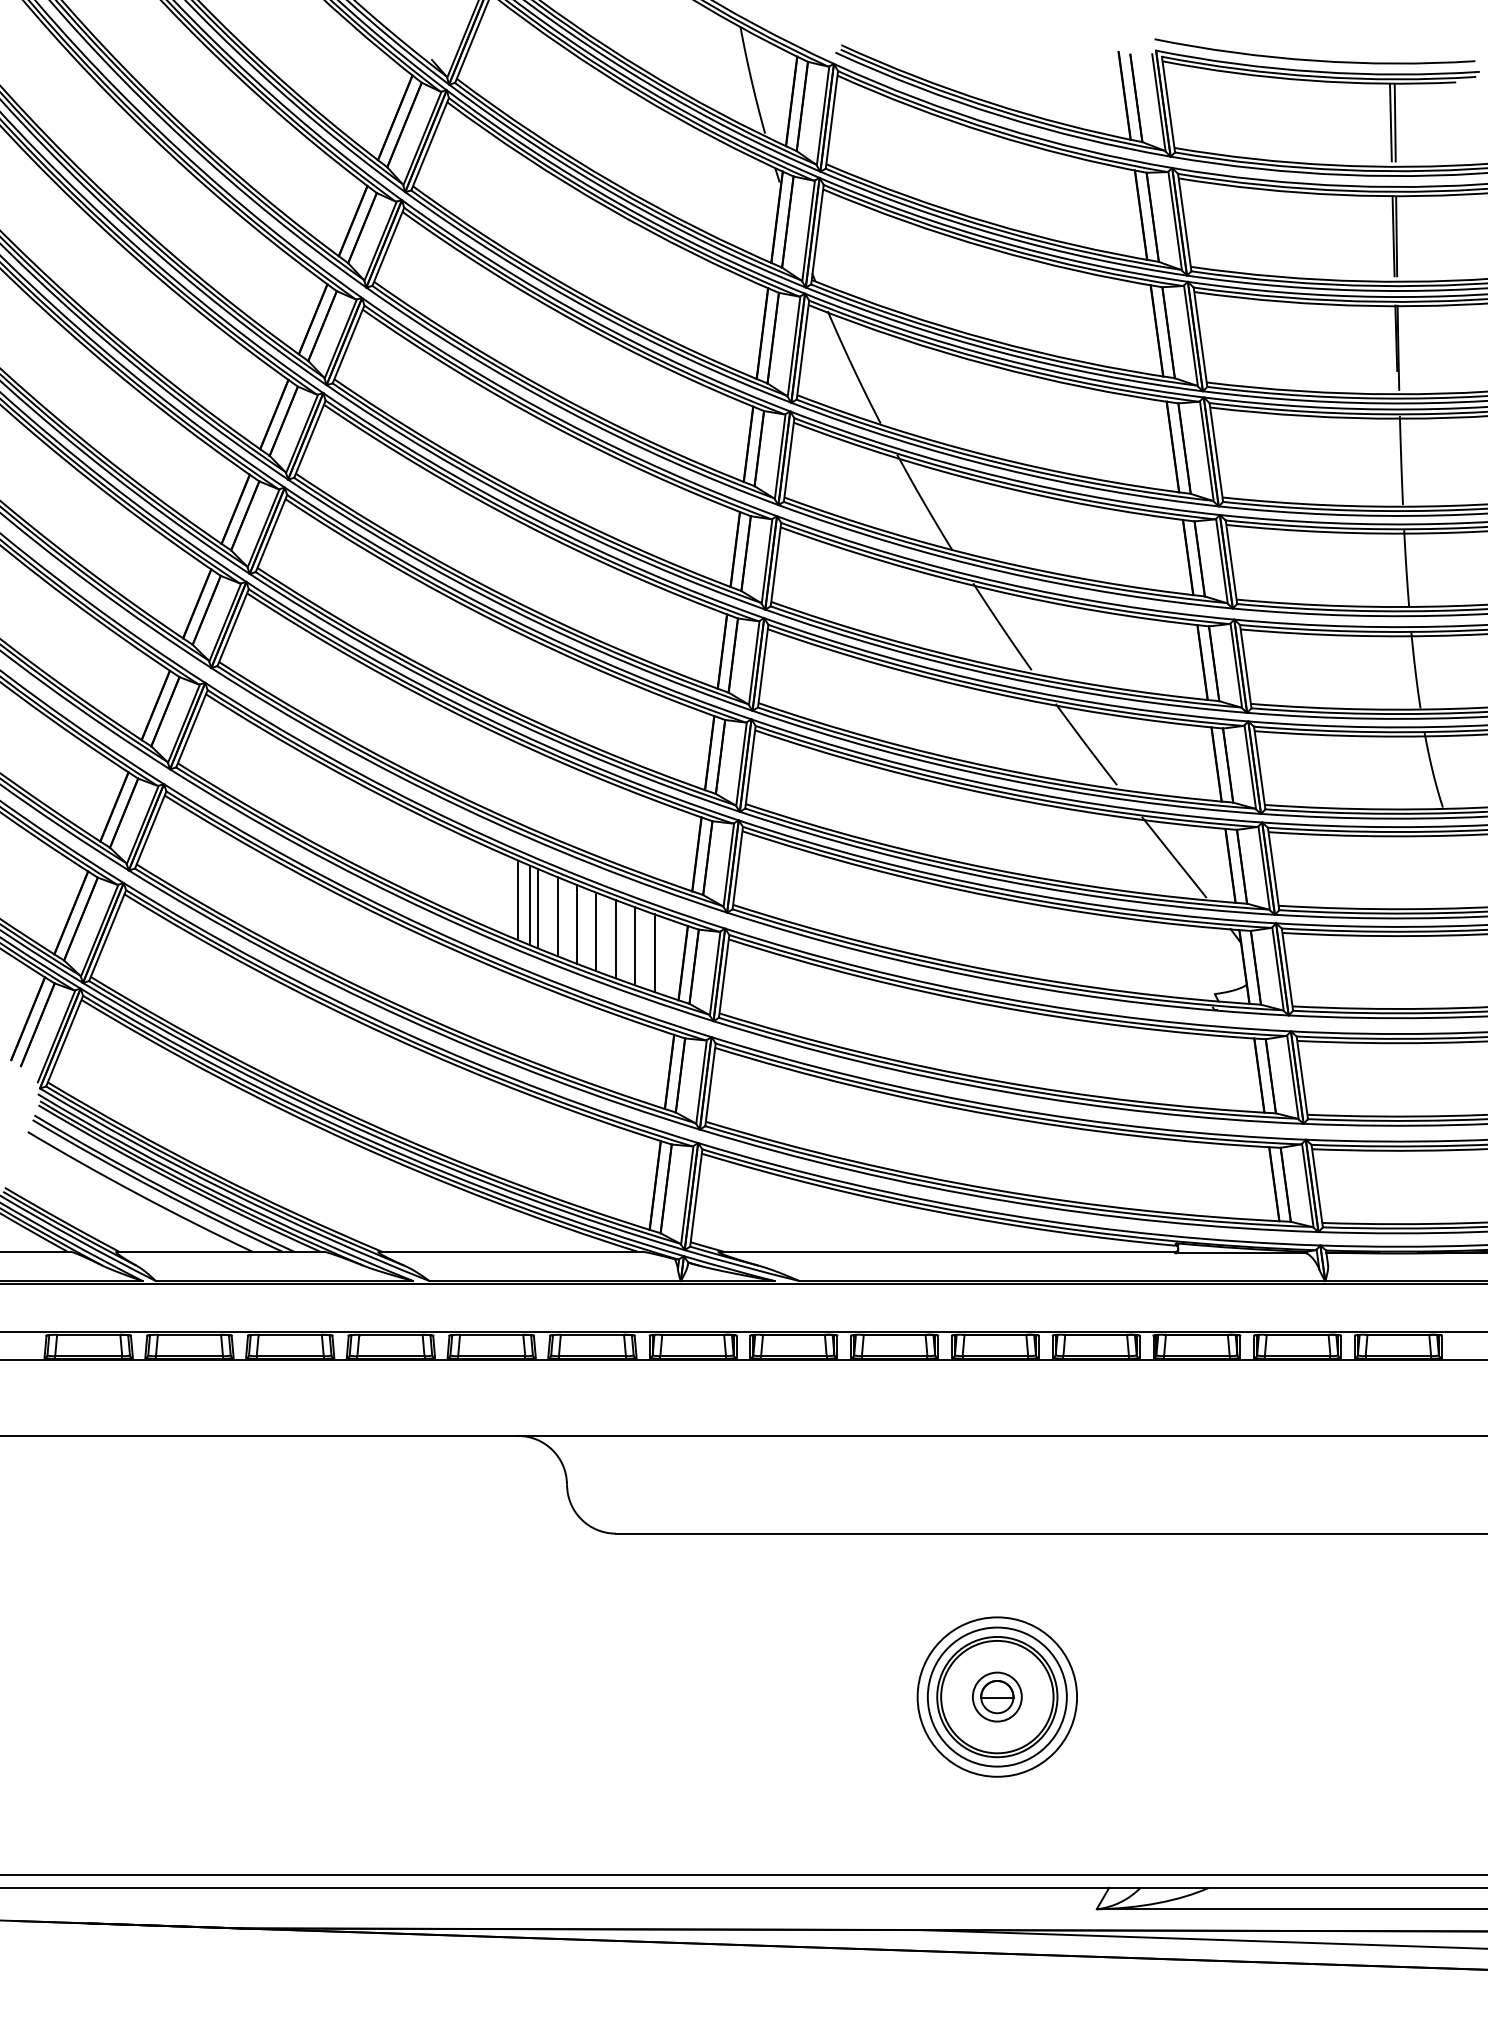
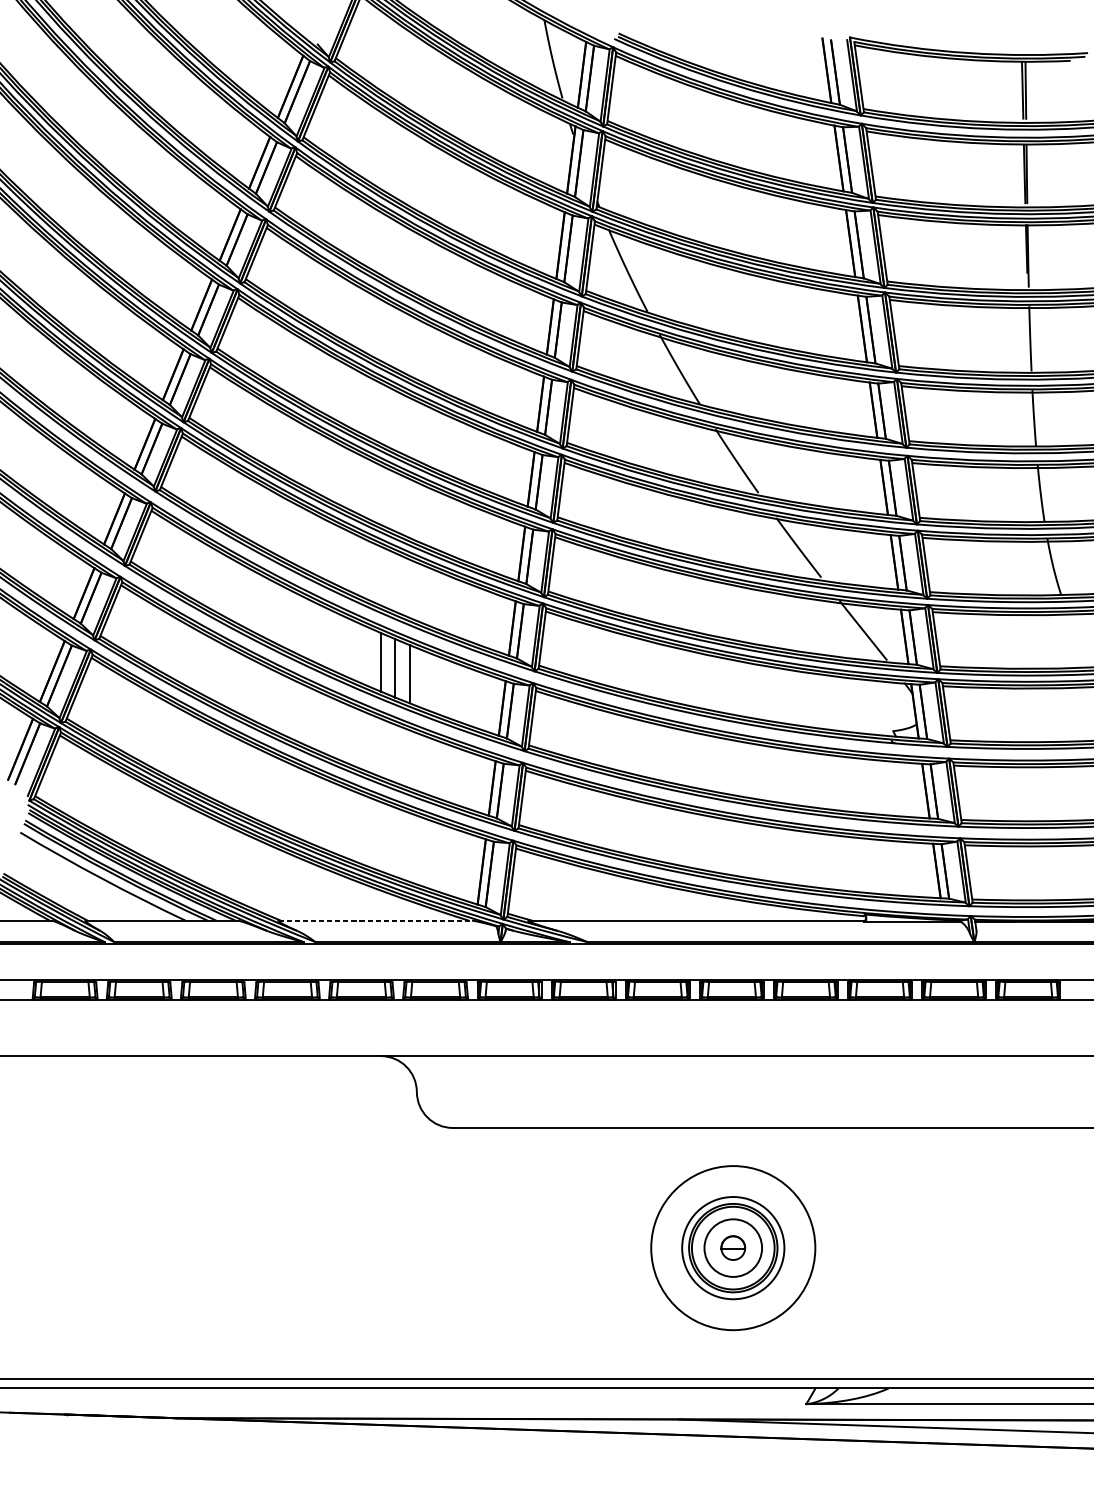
arc: (1314, 59) -> (966, 44), removed
line: (529, 905) -> (389, 666), removed
line: (577, 924) -> (424, 680), removed
line: (596, 931) -> (438, 685), removed
line: (615, 939) -> (452, 691), removed
line: (635, 946) -> (467, 696), removed
line: (654, 953) -> (481, 701), removed
line: (510, 1251) -> (375, 920), solid -> dashed
circle: (996, 1696) -> (732, 1247), size x1.6
circle: (997, 1696) -> (733, 1247), size x1.4

